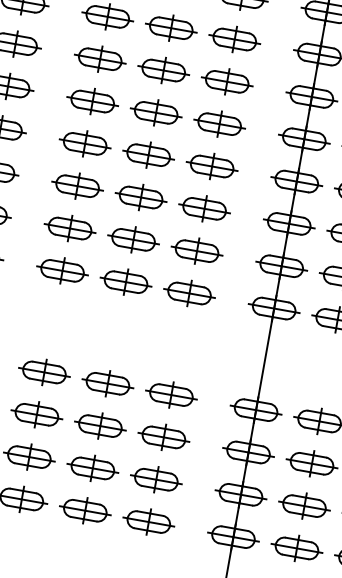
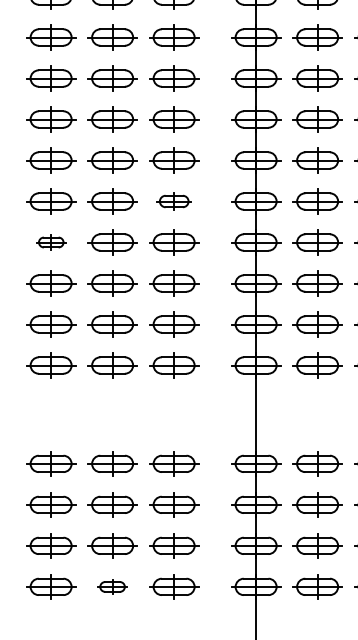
part: (220, 124) -> (174, 201), size x0.7
part: (85, 143) -> (51, 242), size x0.6
part: (85, 510) -> (112, 586), size x0.6

